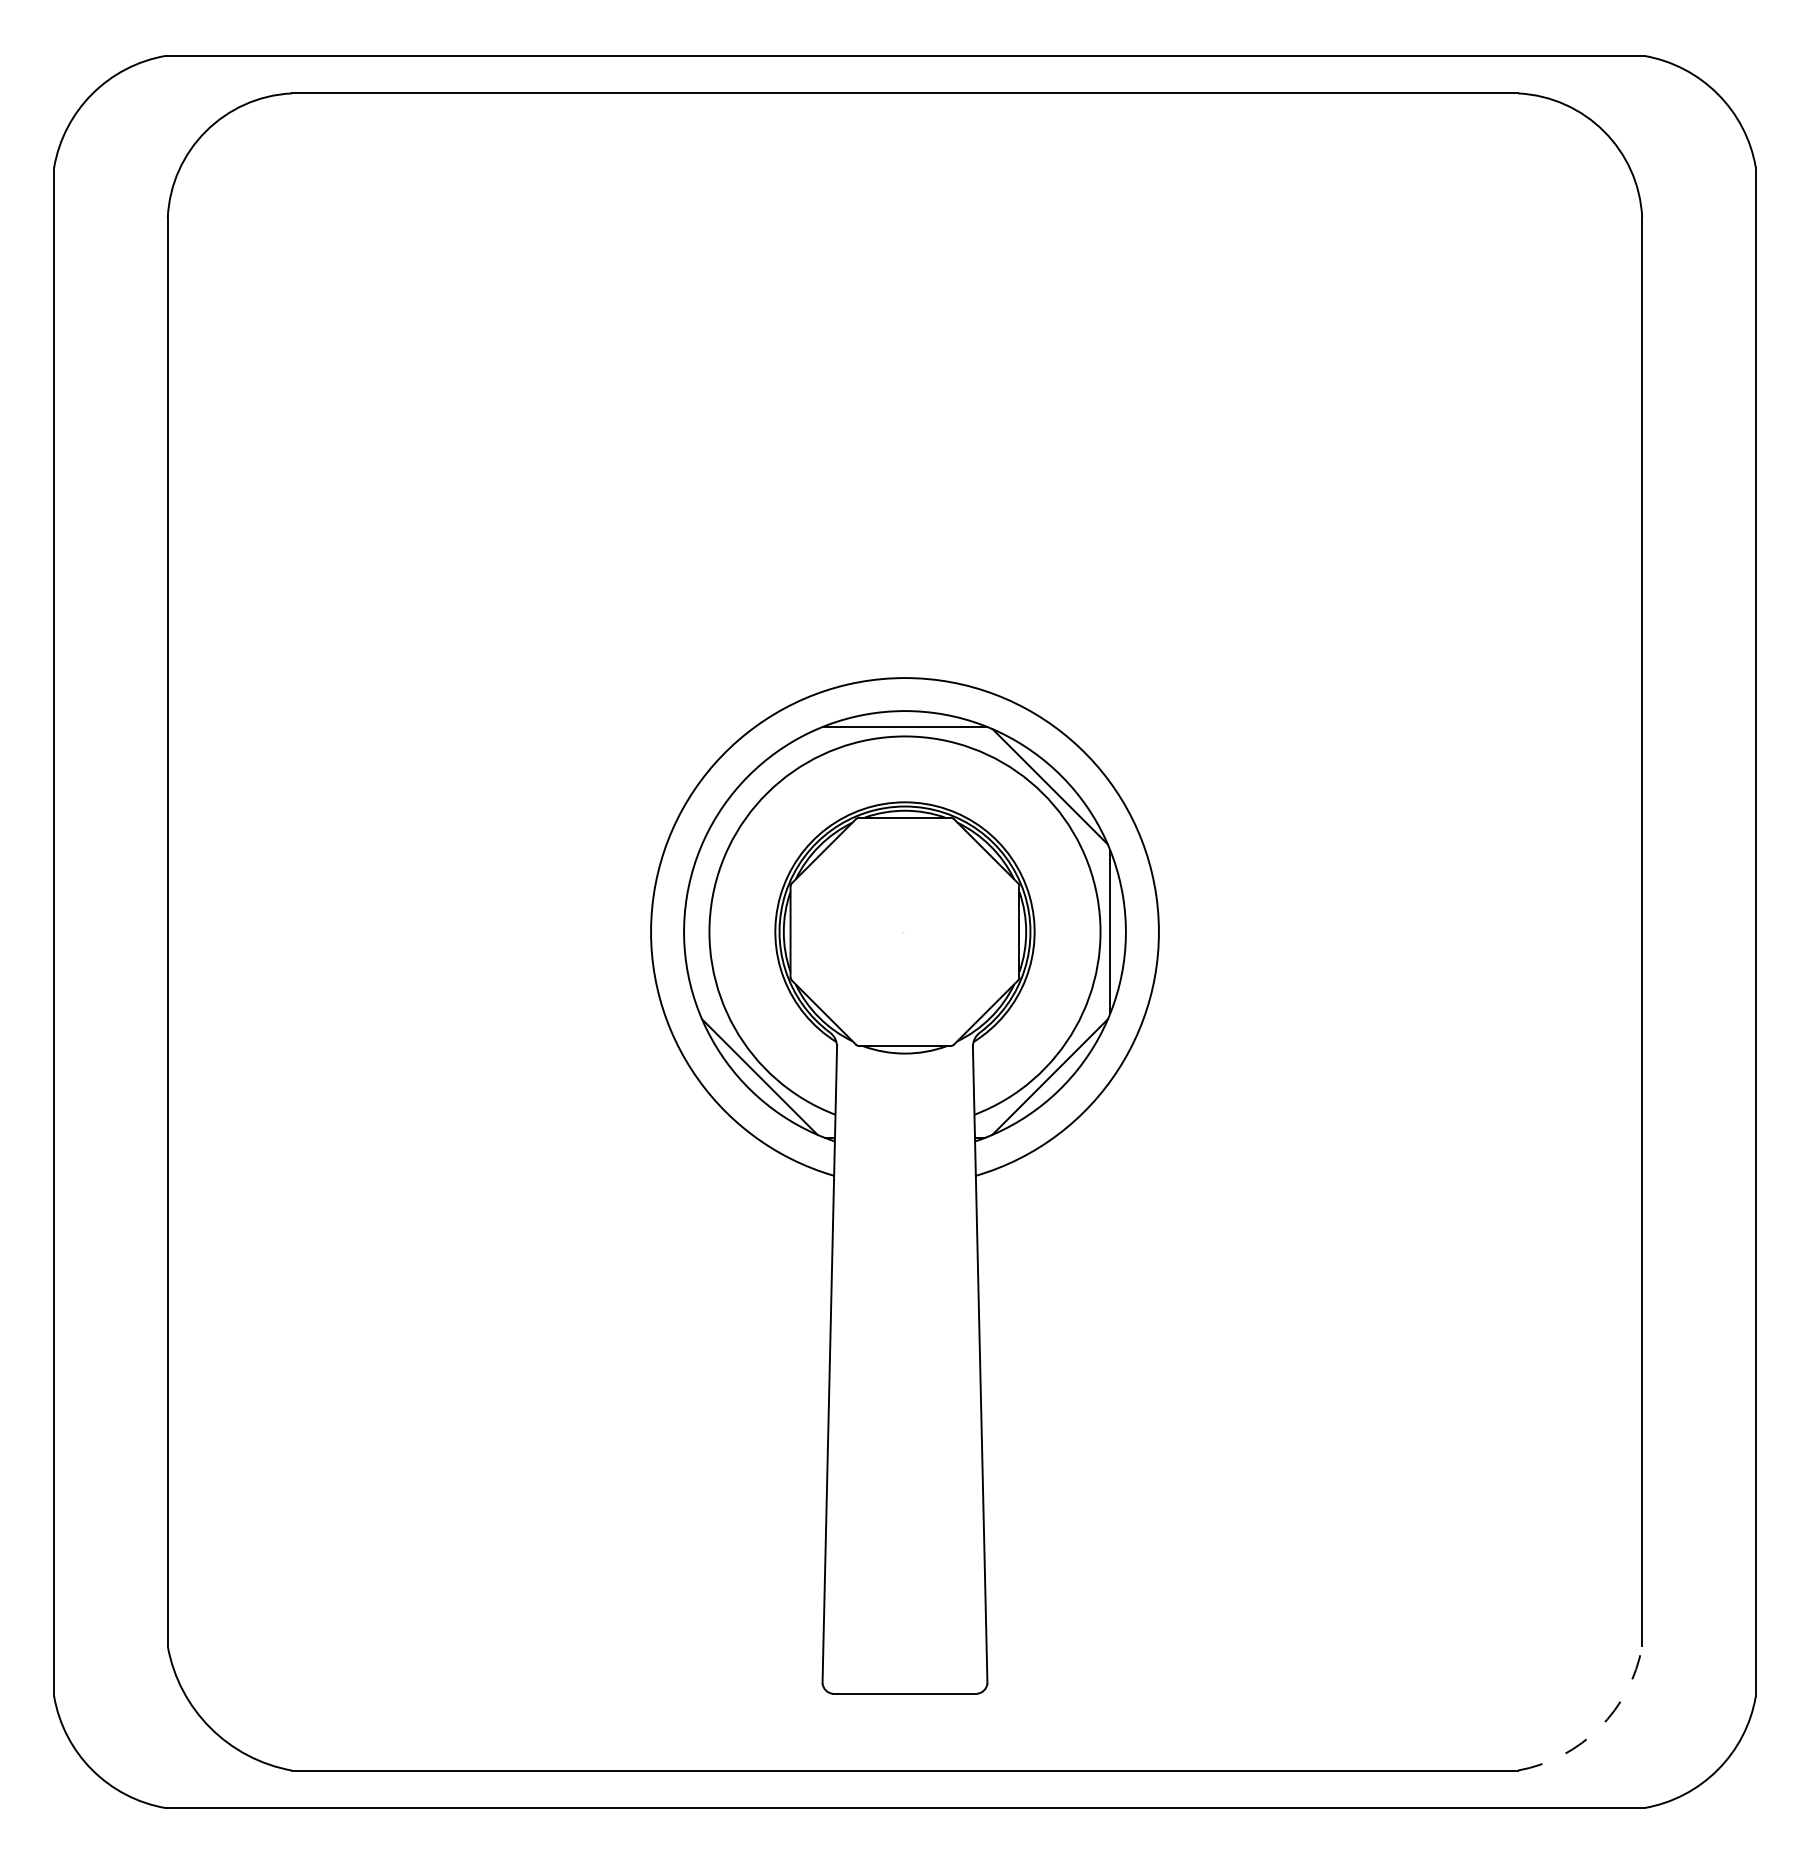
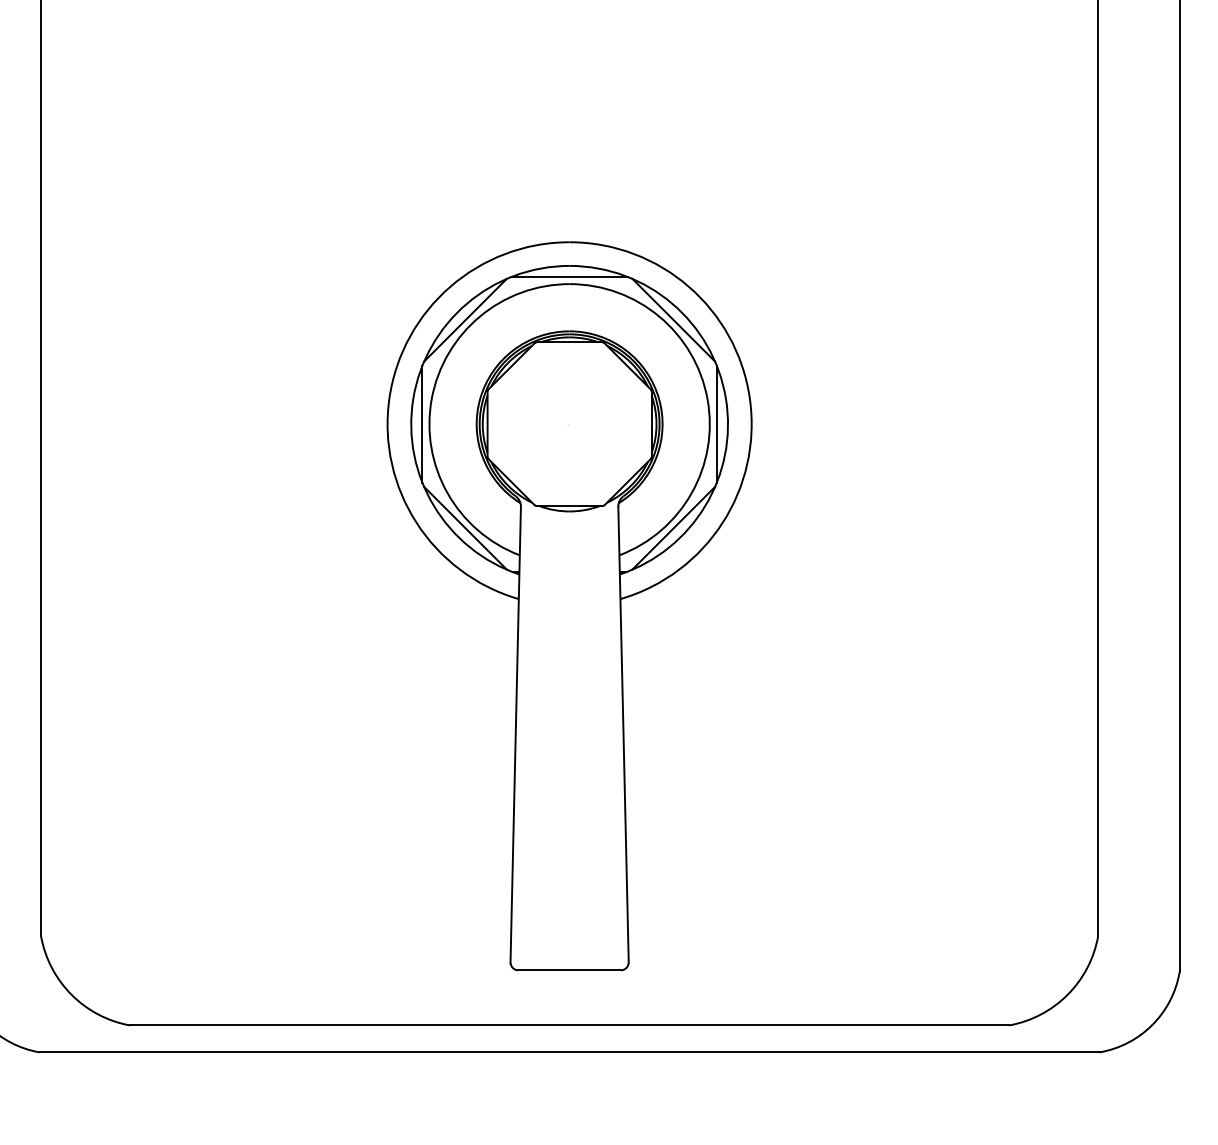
line: (759, 786) -> (465, 320), added
line: (699, 931) -> (422, 423), added
arc: (1599, 1727) -> (1067, 994), dashed -> solid

